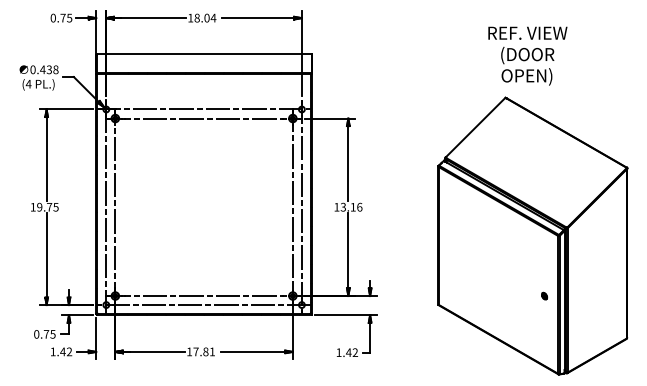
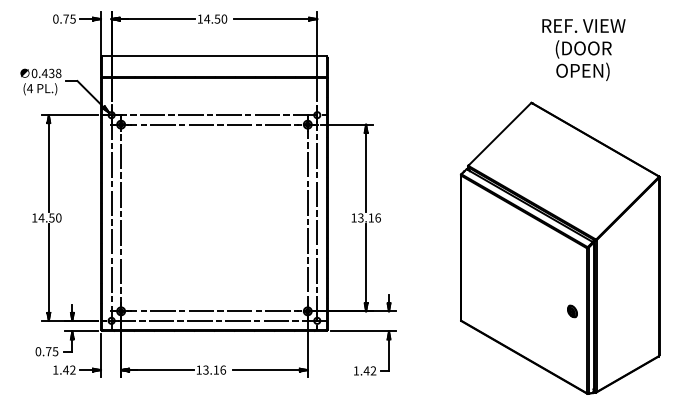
text: (205, 17) -> (215, 18), 18.04 -> 14.50
text: (527, 55) -> (583, 49), moved
text: (47, 206) -> (49, 217), 19.75 -> 14.50
part: (544, 296) -> (572, 311), size x1.67
text: (204, 351) -> (214, 369), 17.81 -> 13.16

